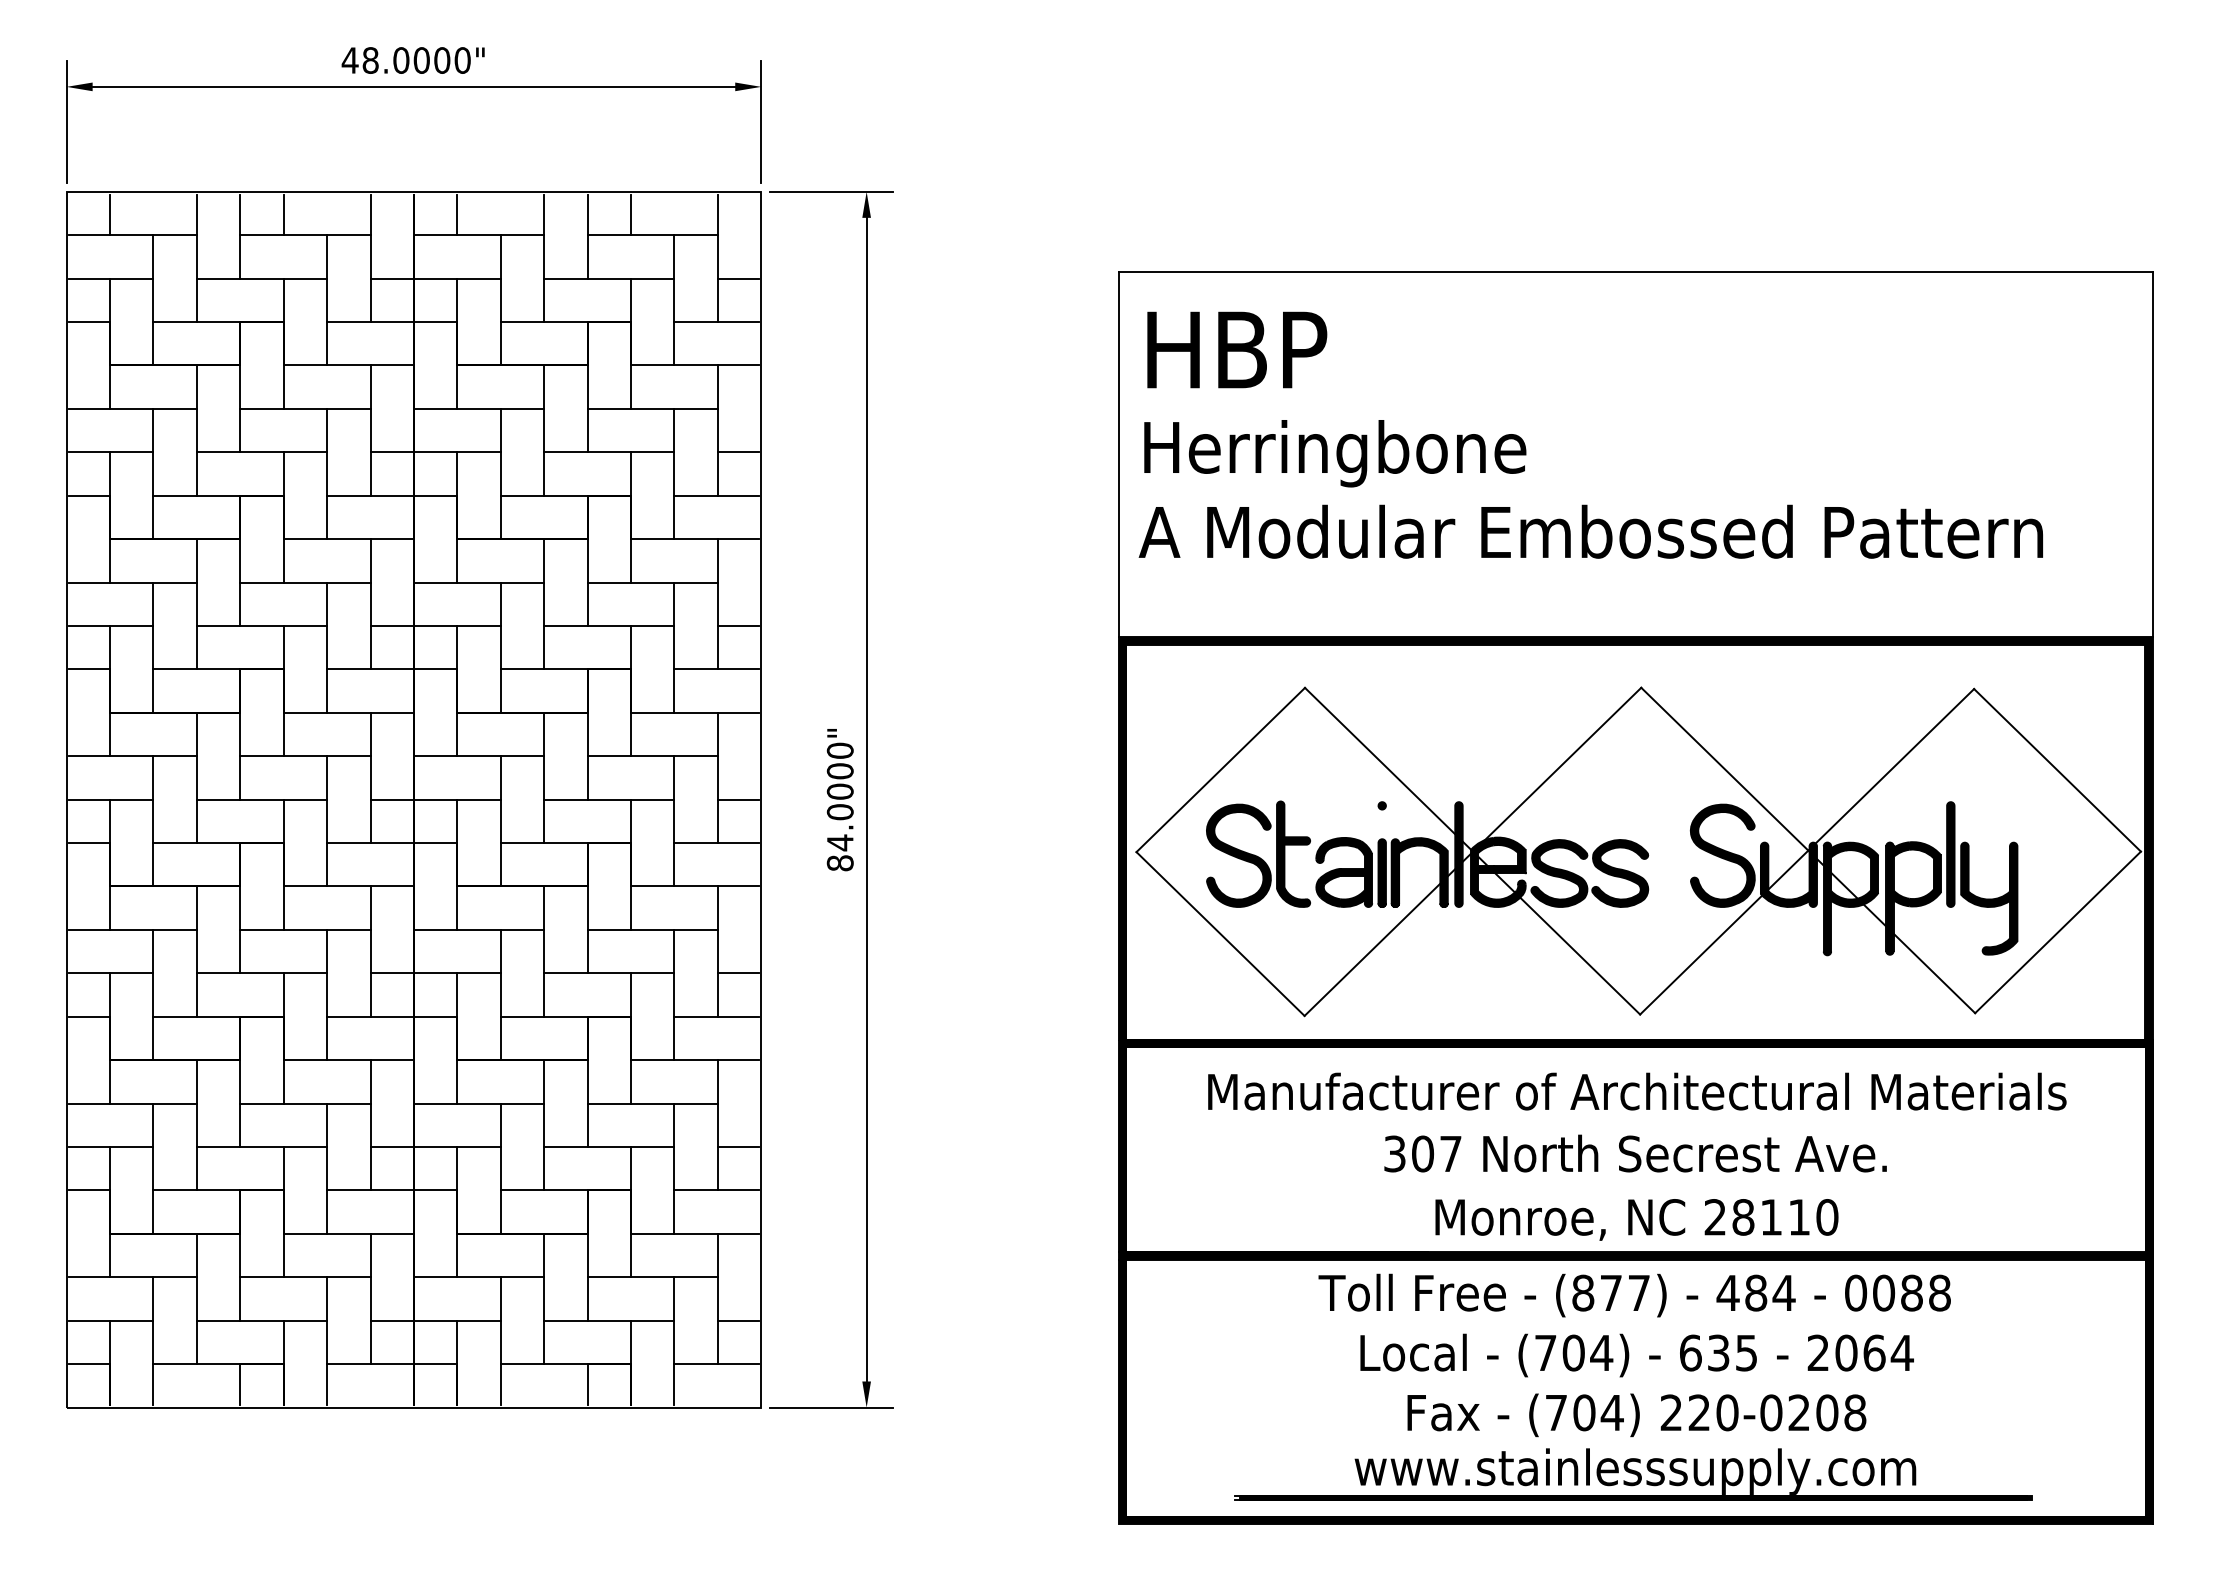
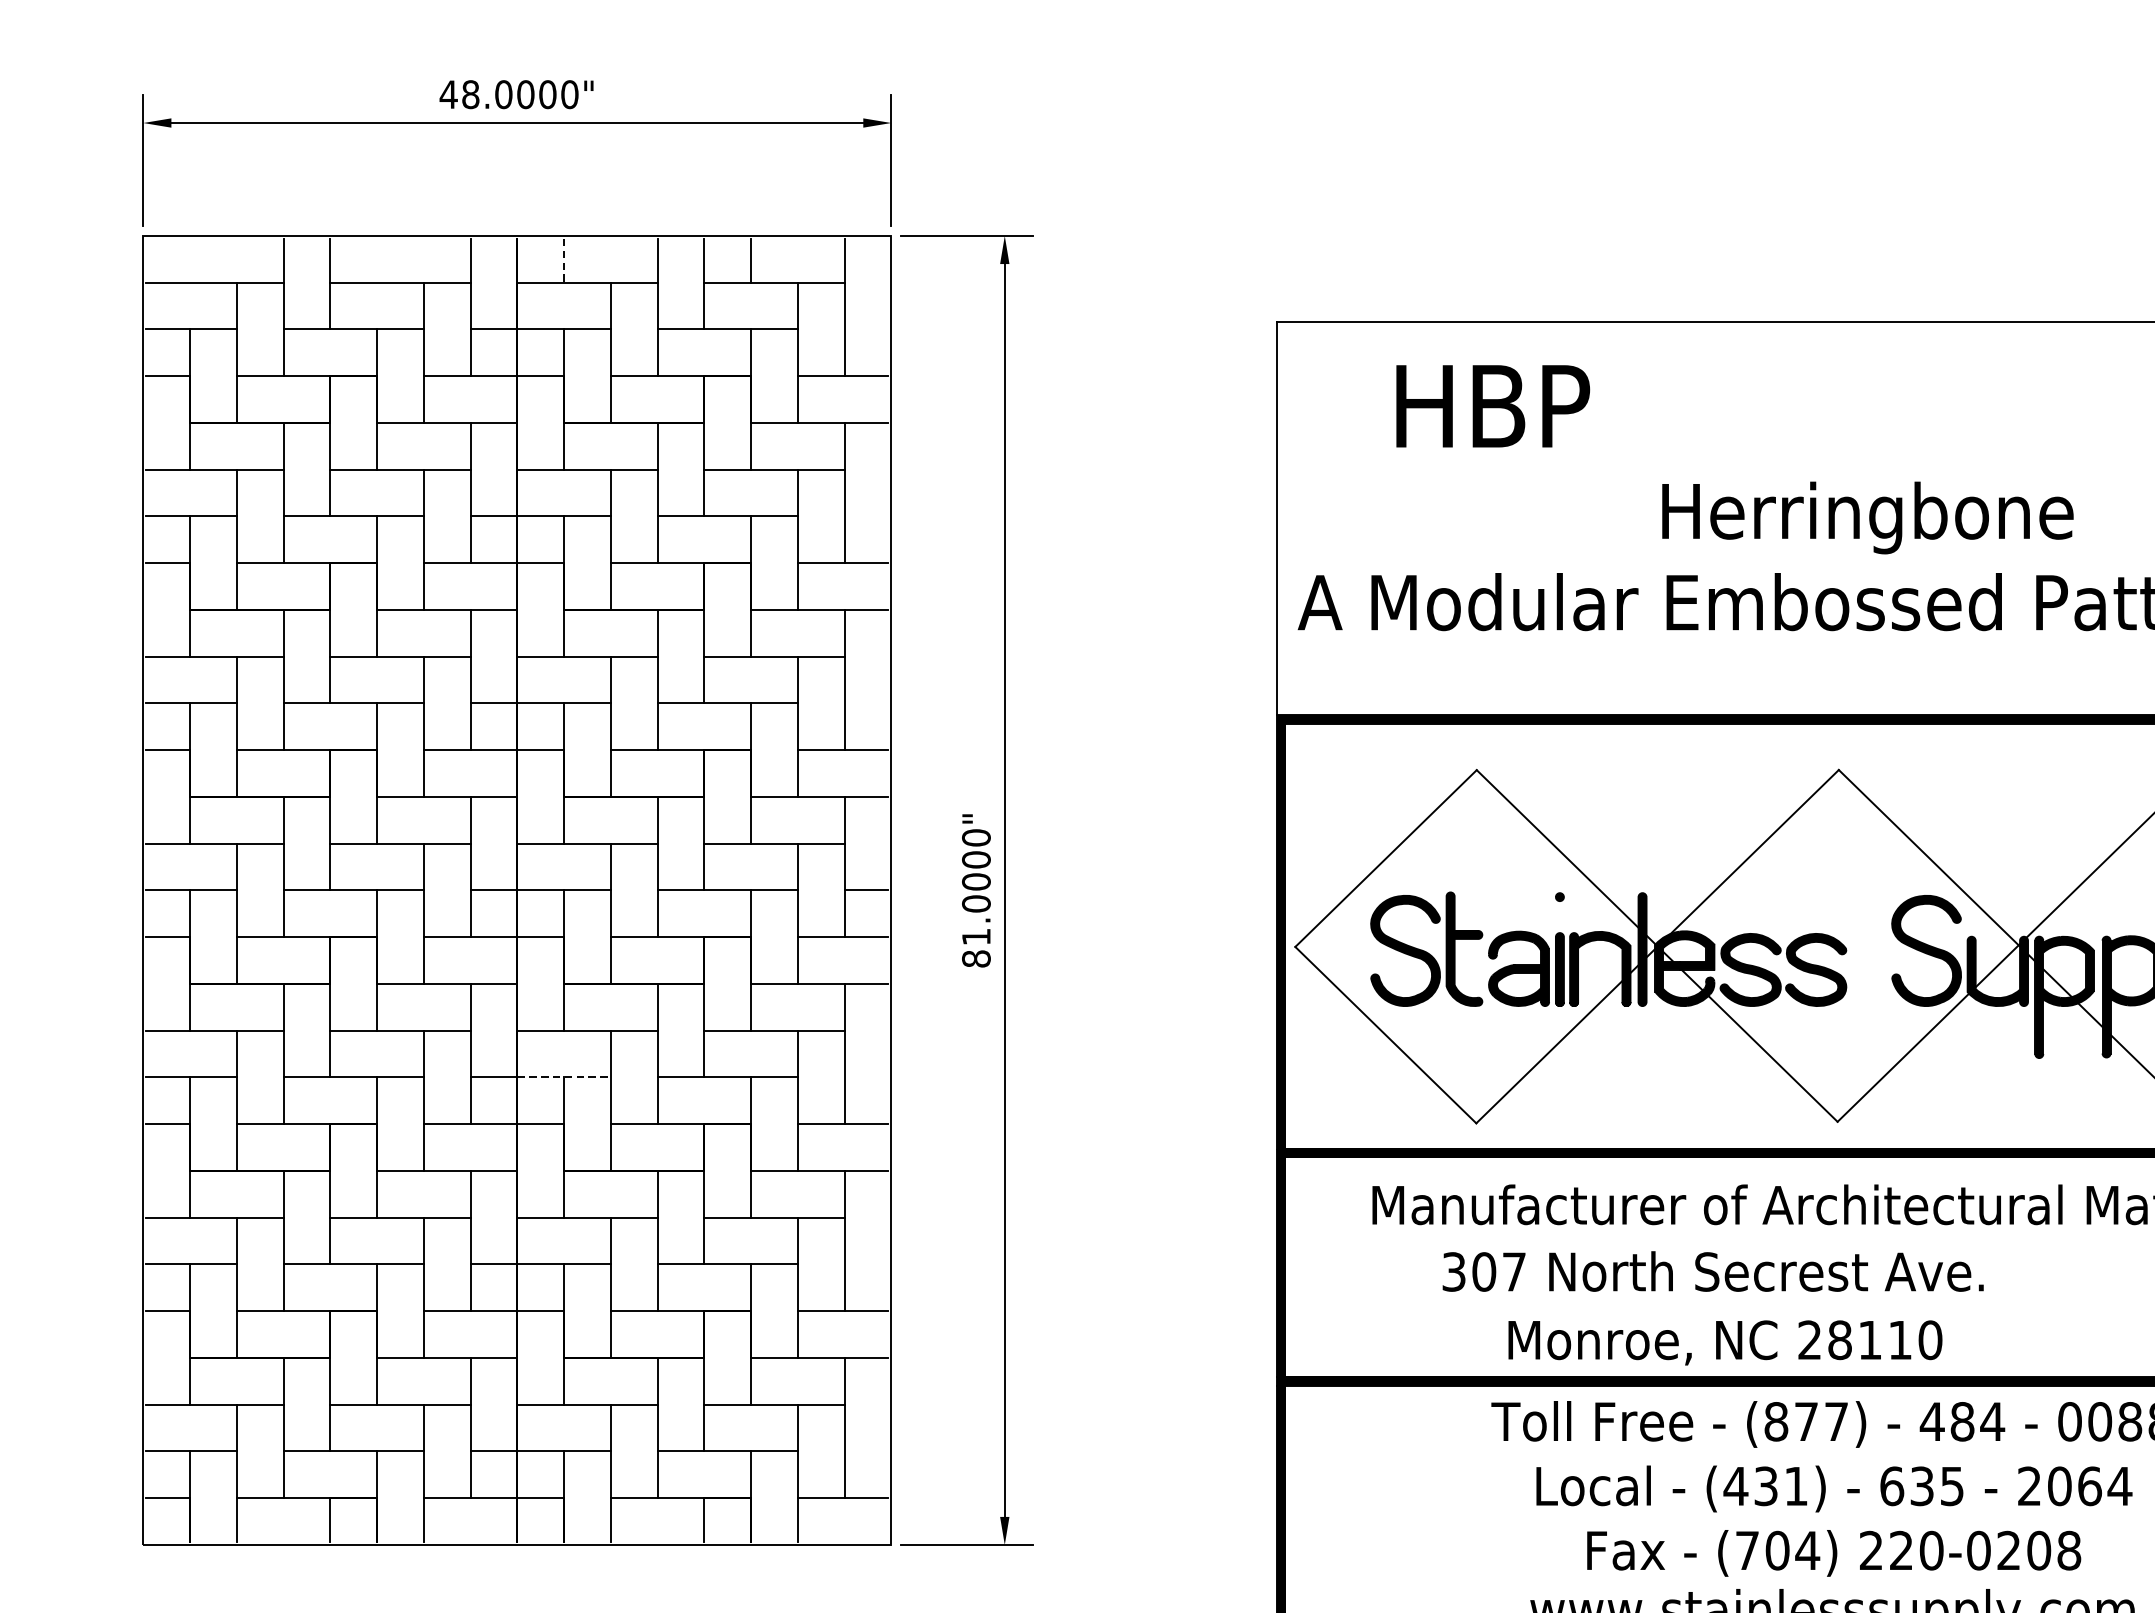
line: (110, 214) -> (190, 260), removed
line: (283, 214) -> (376, 260), removed
line: (457, 215) -> (564, 261), solid -> dashed
line: (737, 278) -> (865, 329), removed
text: (1237, 349) -> (1493, 405), moved
line: (737, 452) -> (865, 516), removed
text: (1335, 453) -> (1868, 517), moved
line: (737, 625) -> (865, 702), removed
text: (840, 842) -> (976, 936), 84.0000" -> 81.0000"
line: (457, 973) -> (564, 1077), solid -> dashed
line: (737, 973) -> (865, 1077), removed
line: (737, 1147) -> (865, 1264), removed
text: (1635, 1153) -> (1713, 1271), moved
text: (1636, 1219) -> (1724, 1342), moved
line: (737, 1320) -> (865, 1451), removed
text: (1573, 1352) -> (1765, 1485), (704) -> (431)

